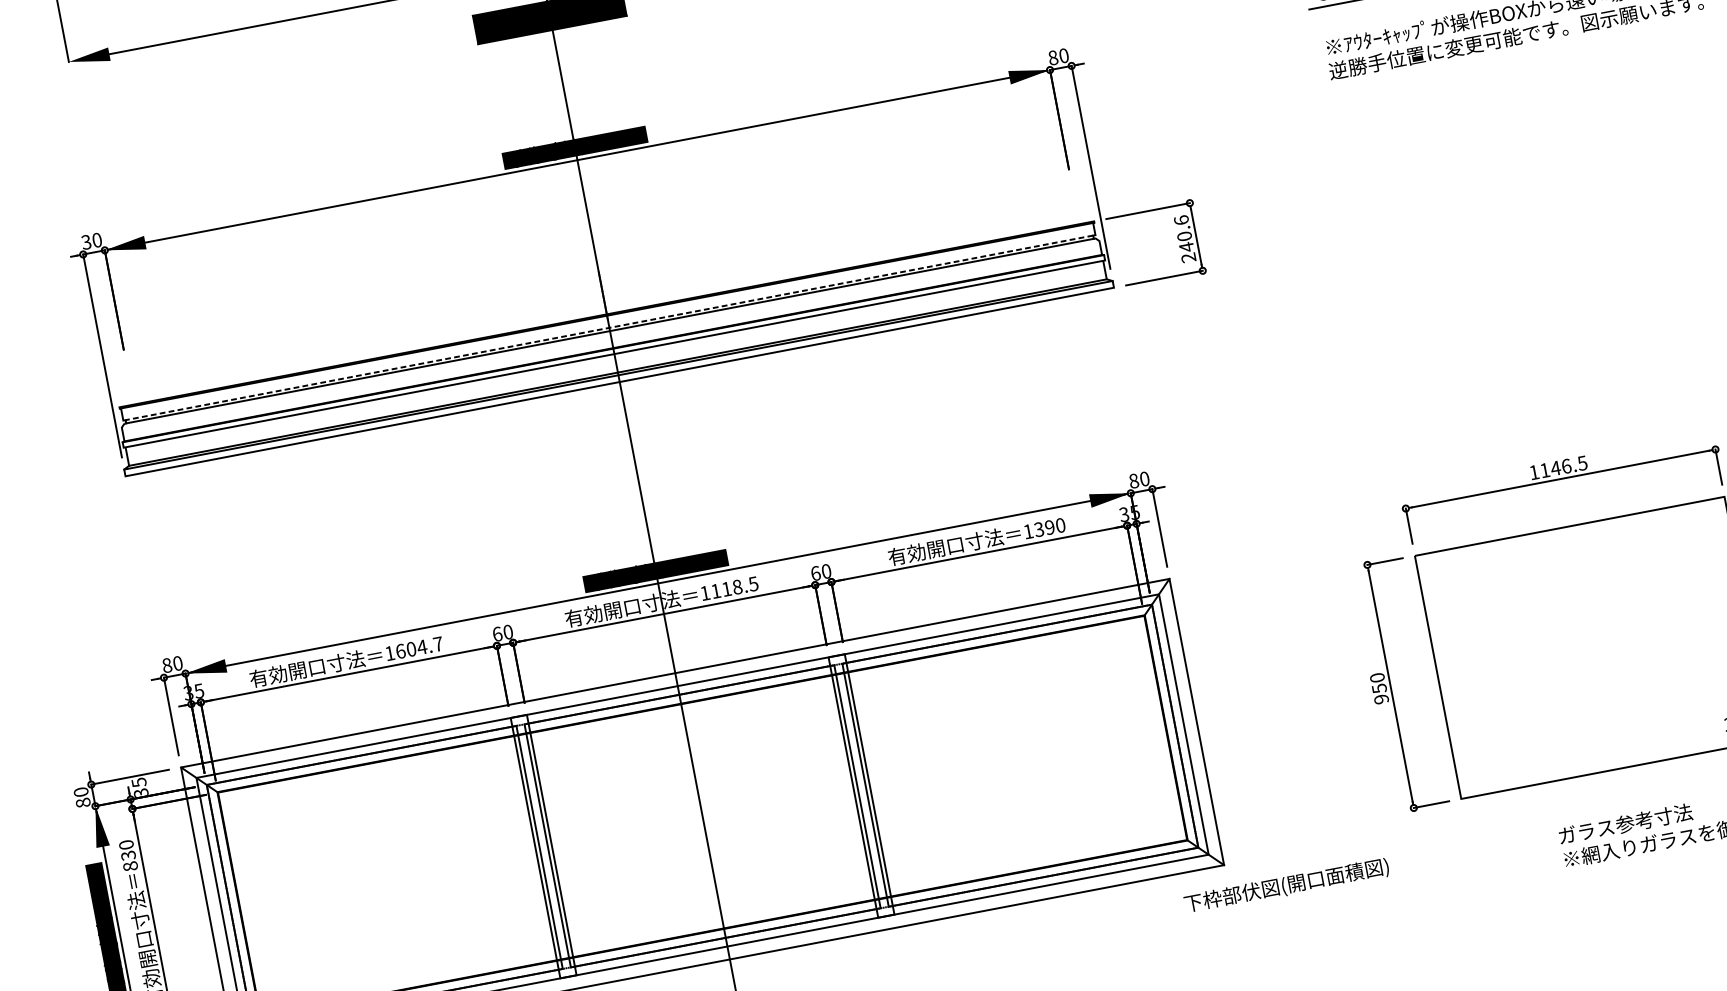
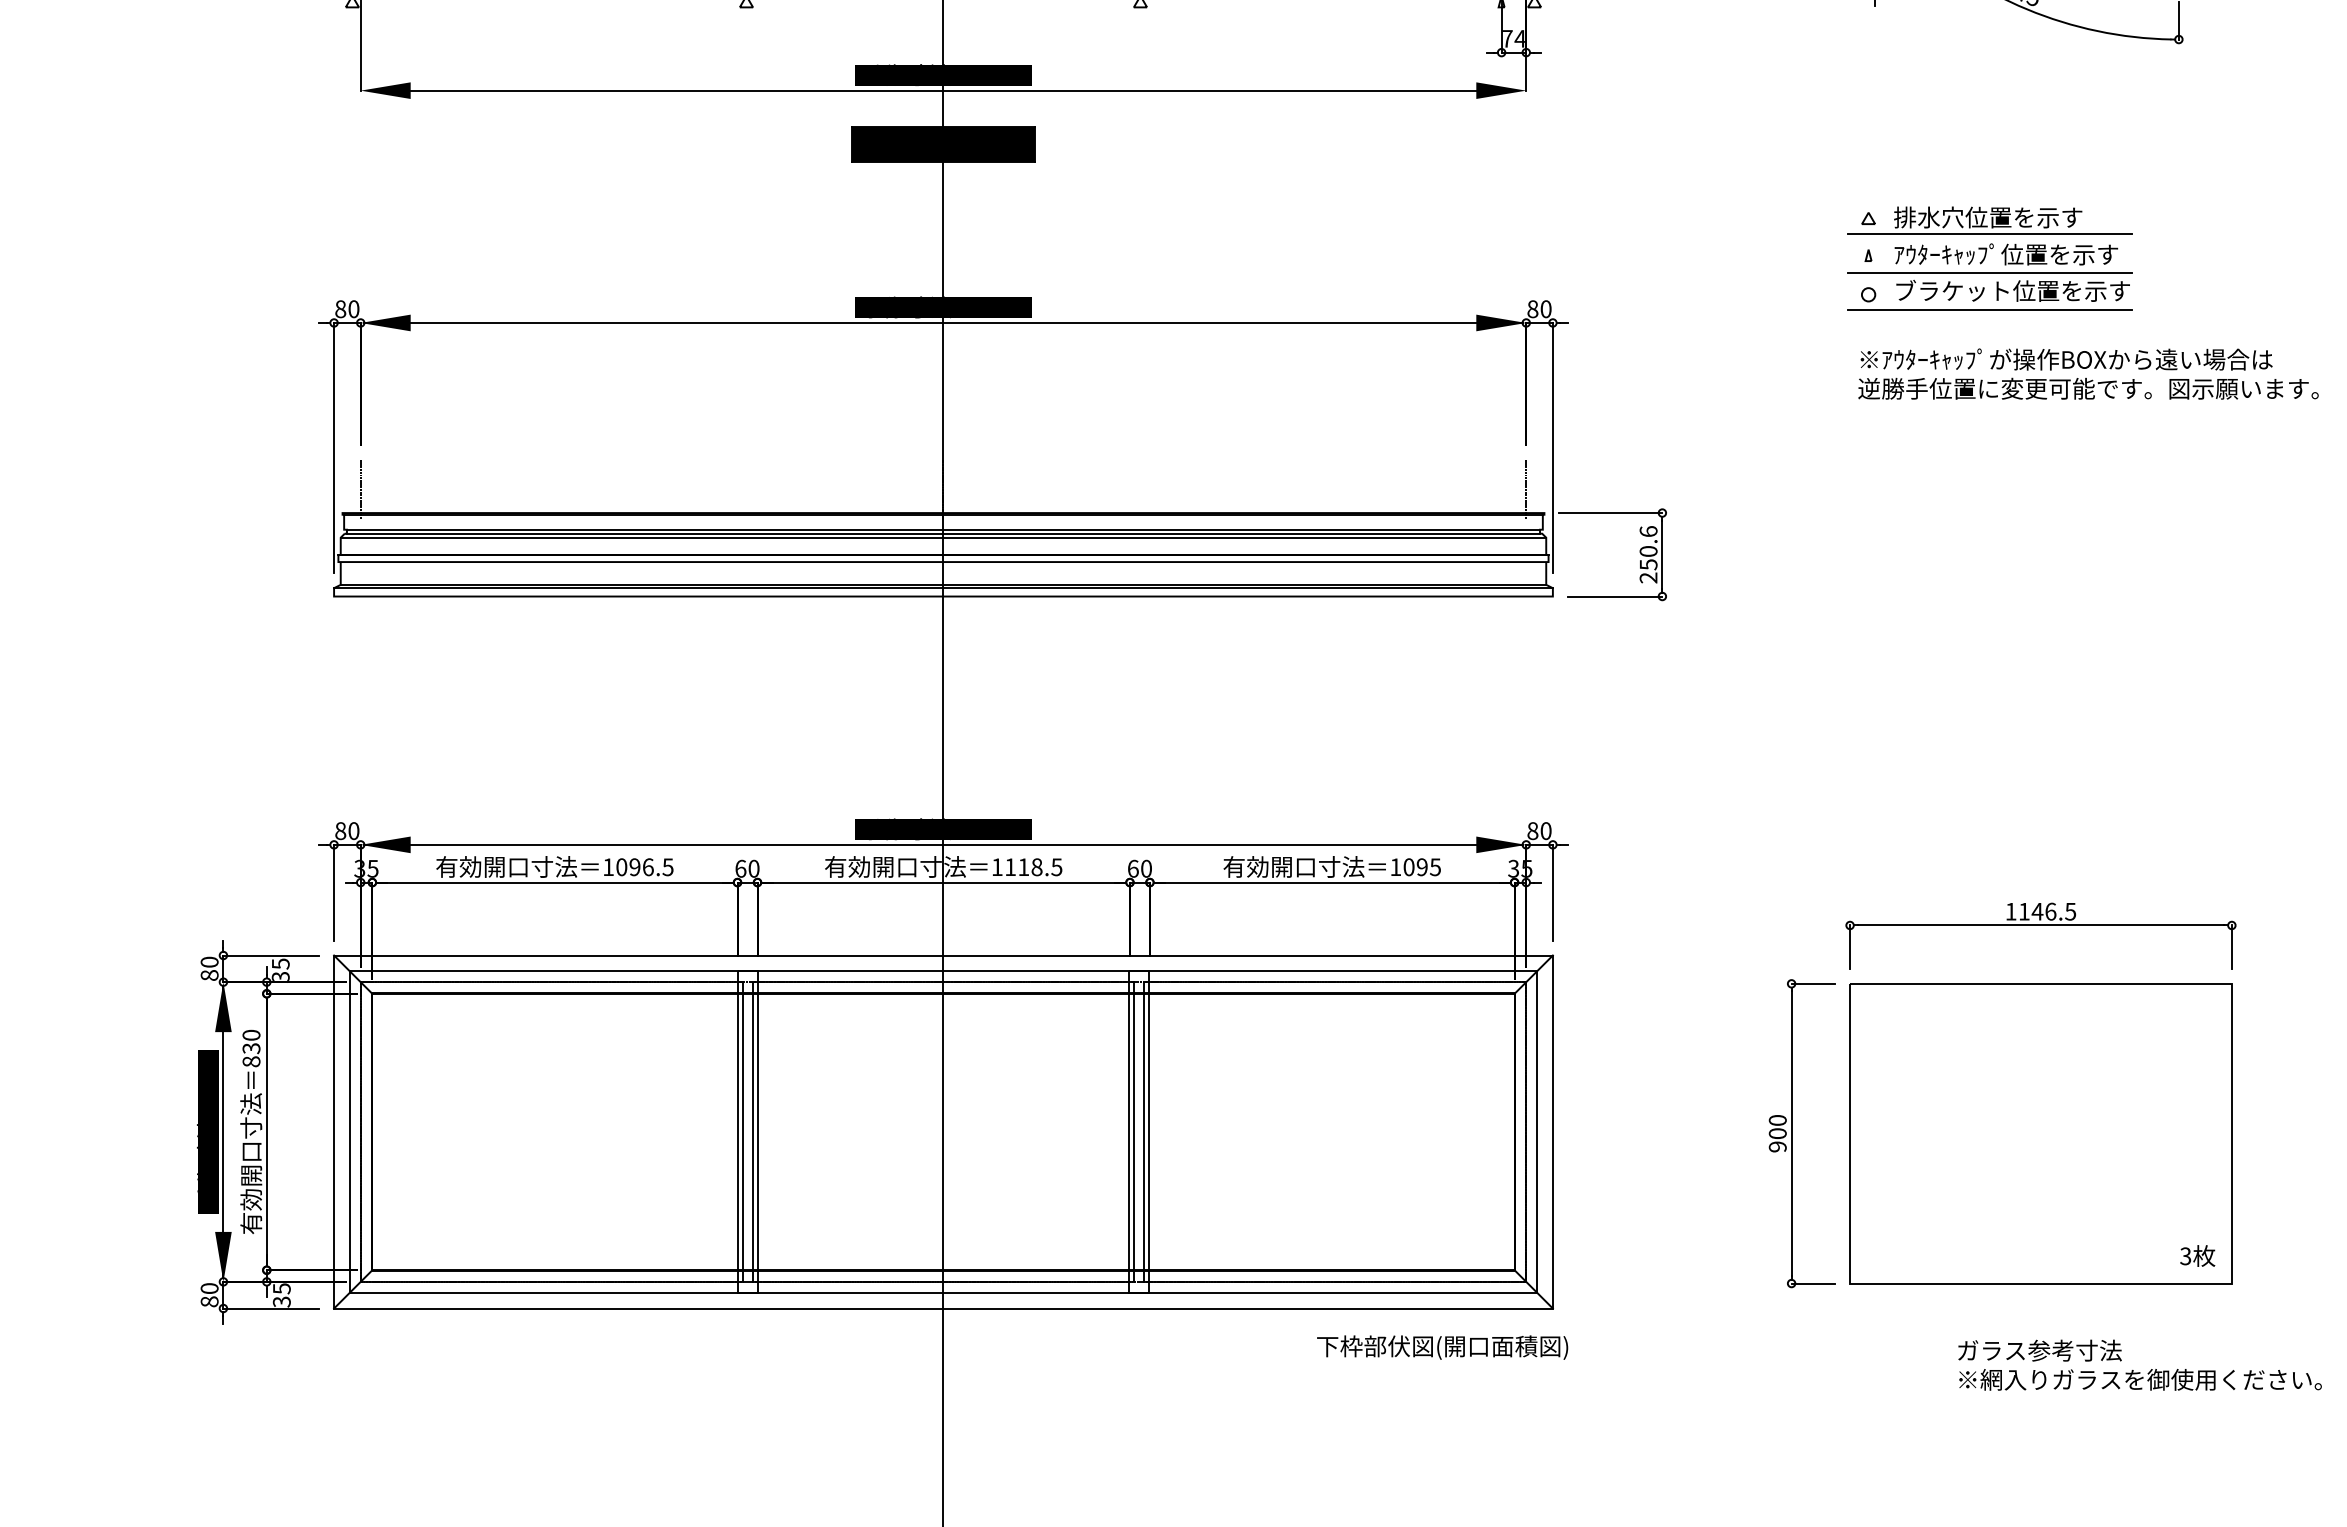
line: (1076, 205) -> (1526, 489), added
text: (86, 241) -> (340, 308), 30 -> 80
text: (1186, 247) -> (1648, 564), 240.6 -> 250.6
line: (609, 327) -> (943, 529), dashed -> solid
line: (610, 334) -> (943, 537), added
line: (130, 385) -> (360, 489), added
text: (1049, 527) -> (1421, 867), 1390 -> 1095
text: (419, 648) -> (644, 867), 1604.7 -> 1096.5
text: (1379, 688) -> (1777, 1133), 950 -> 900
text: (1286, 886) -> (1442, 1347), moved

